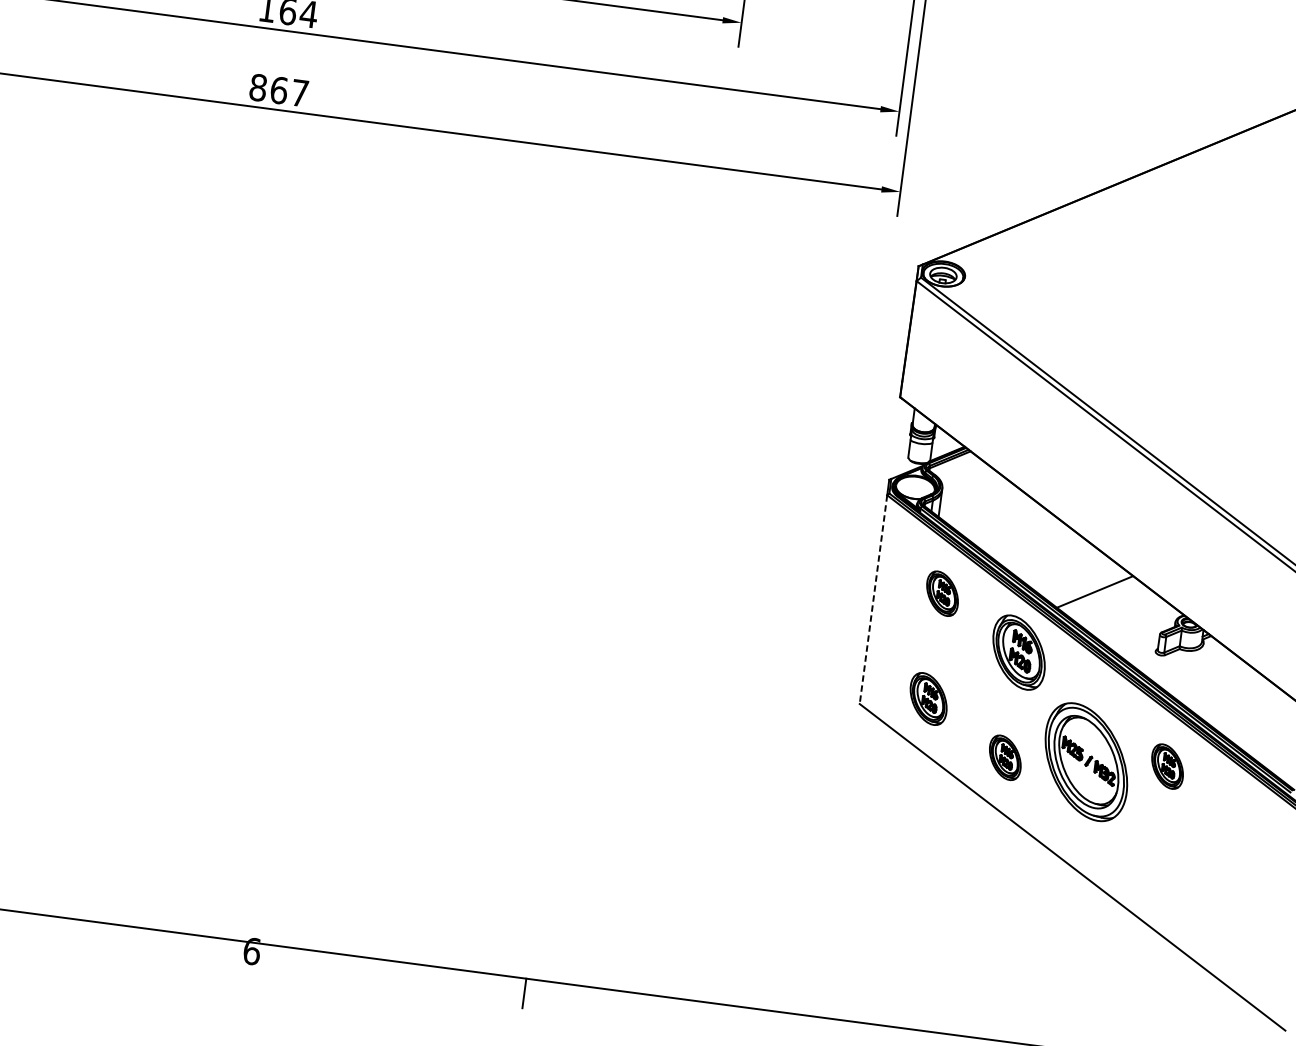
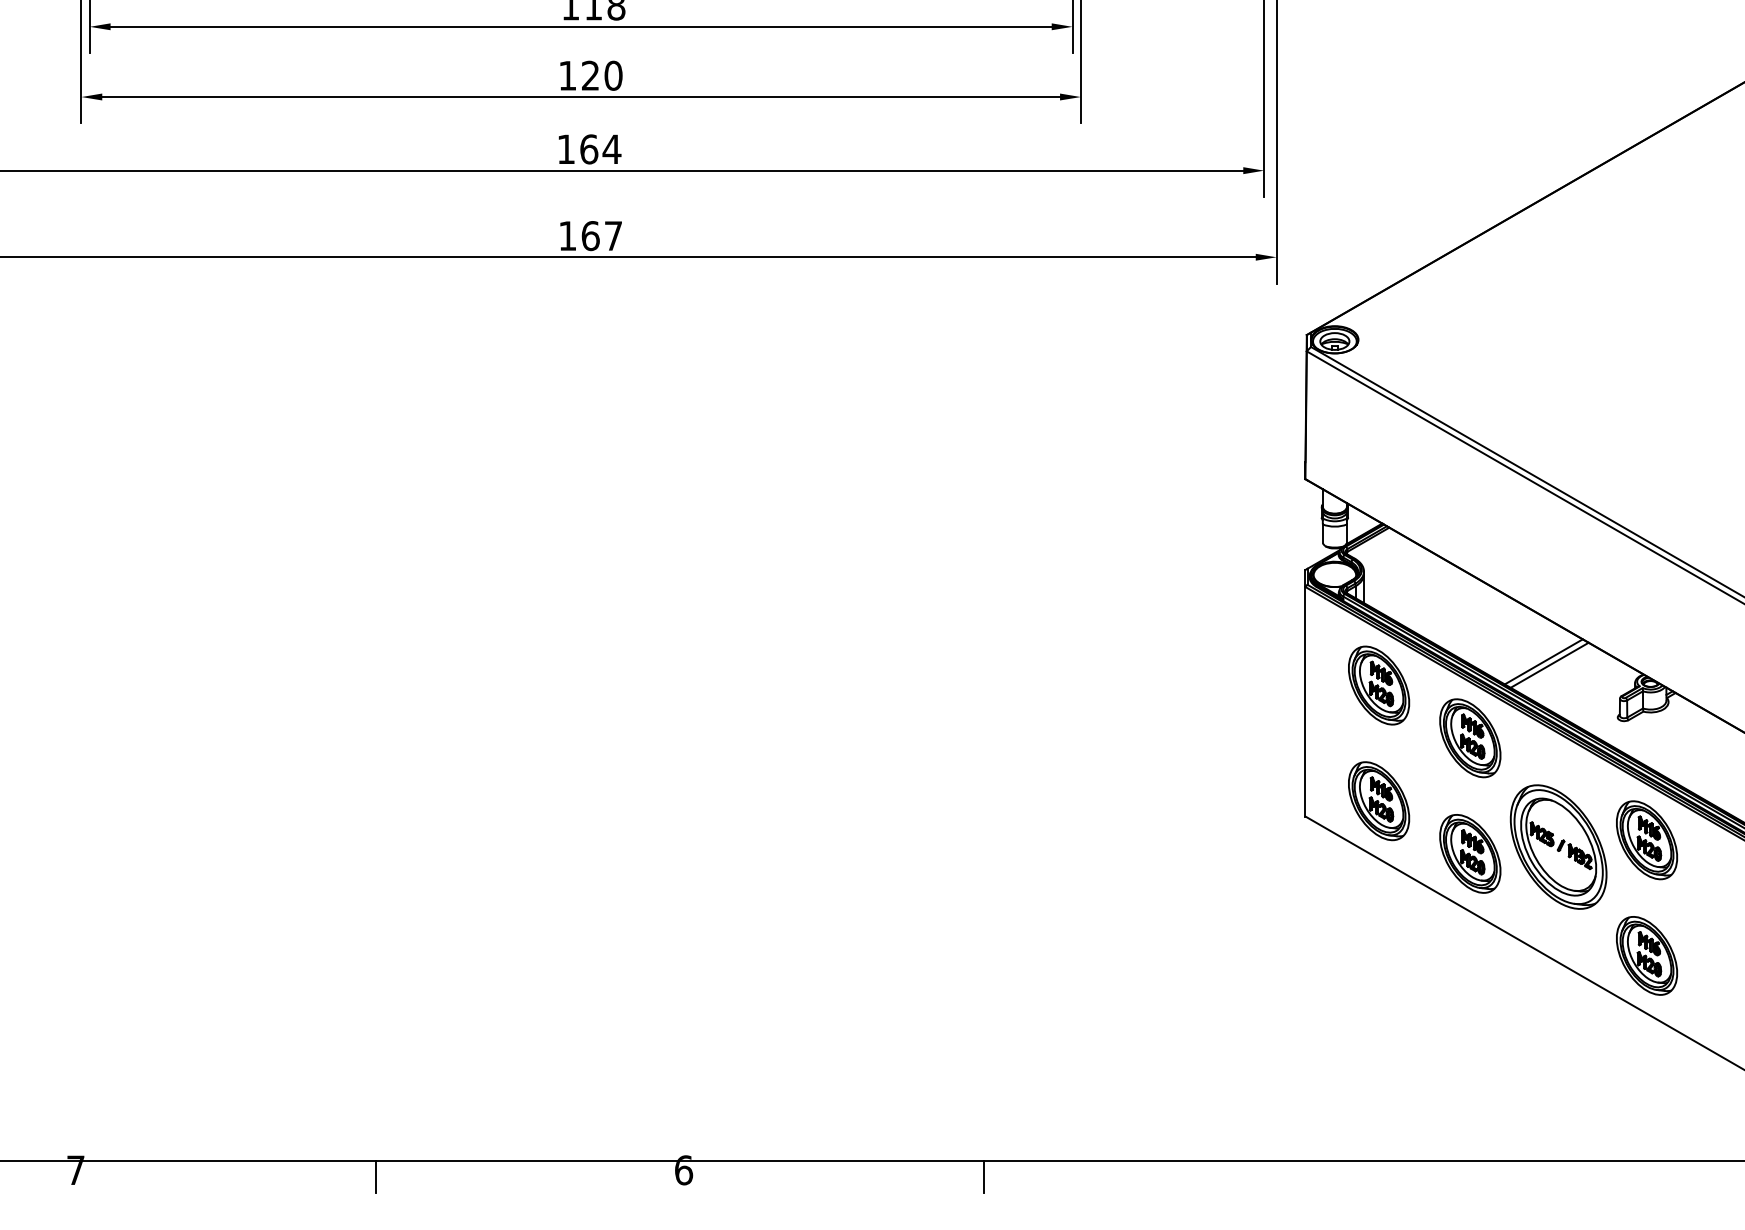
text: (258, 88) -> (567, 236), 867 -> 167
part: (942, 593) -> (1379, 685), size x1.67
line: (1099, 595) -> (1549, 664), added
line: (873, 599) -> (1305, 701), dashed -> solid
part: (928, 699) -> (1379, 801), size x1.43
part: (1005, 757) -> (1470, 853), size x1.67
part: (1167, 766) -> (1646, 840), size x1.67
part: (1153, 871) -> (1646, 955), added

